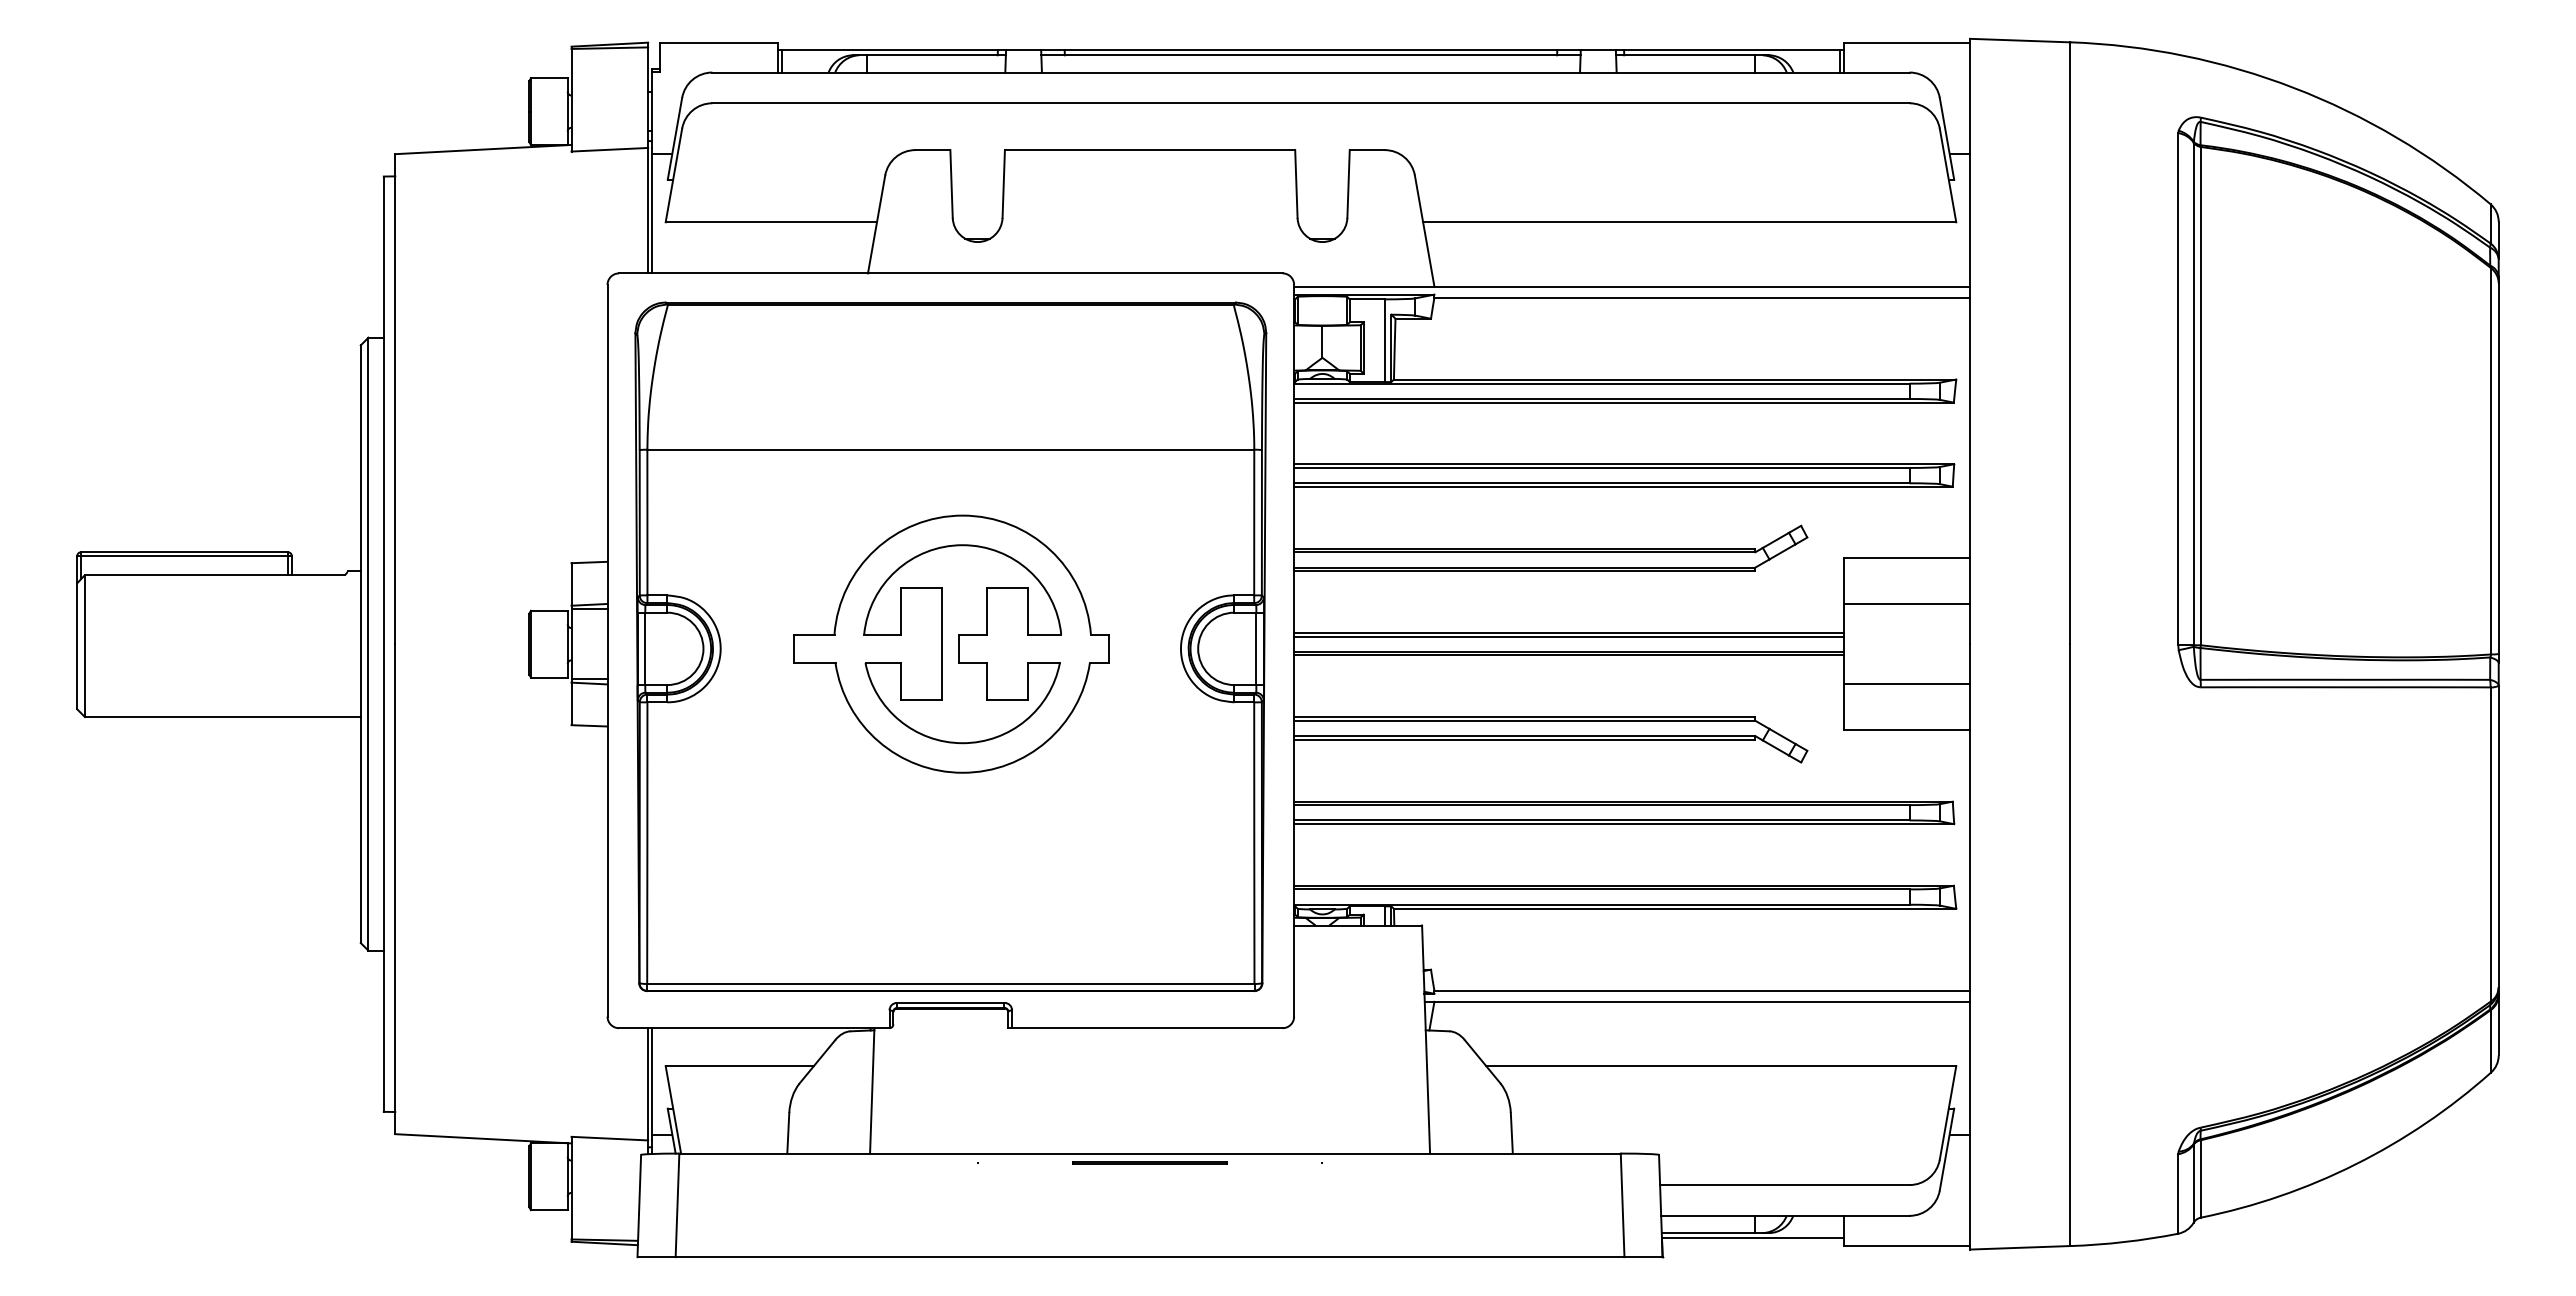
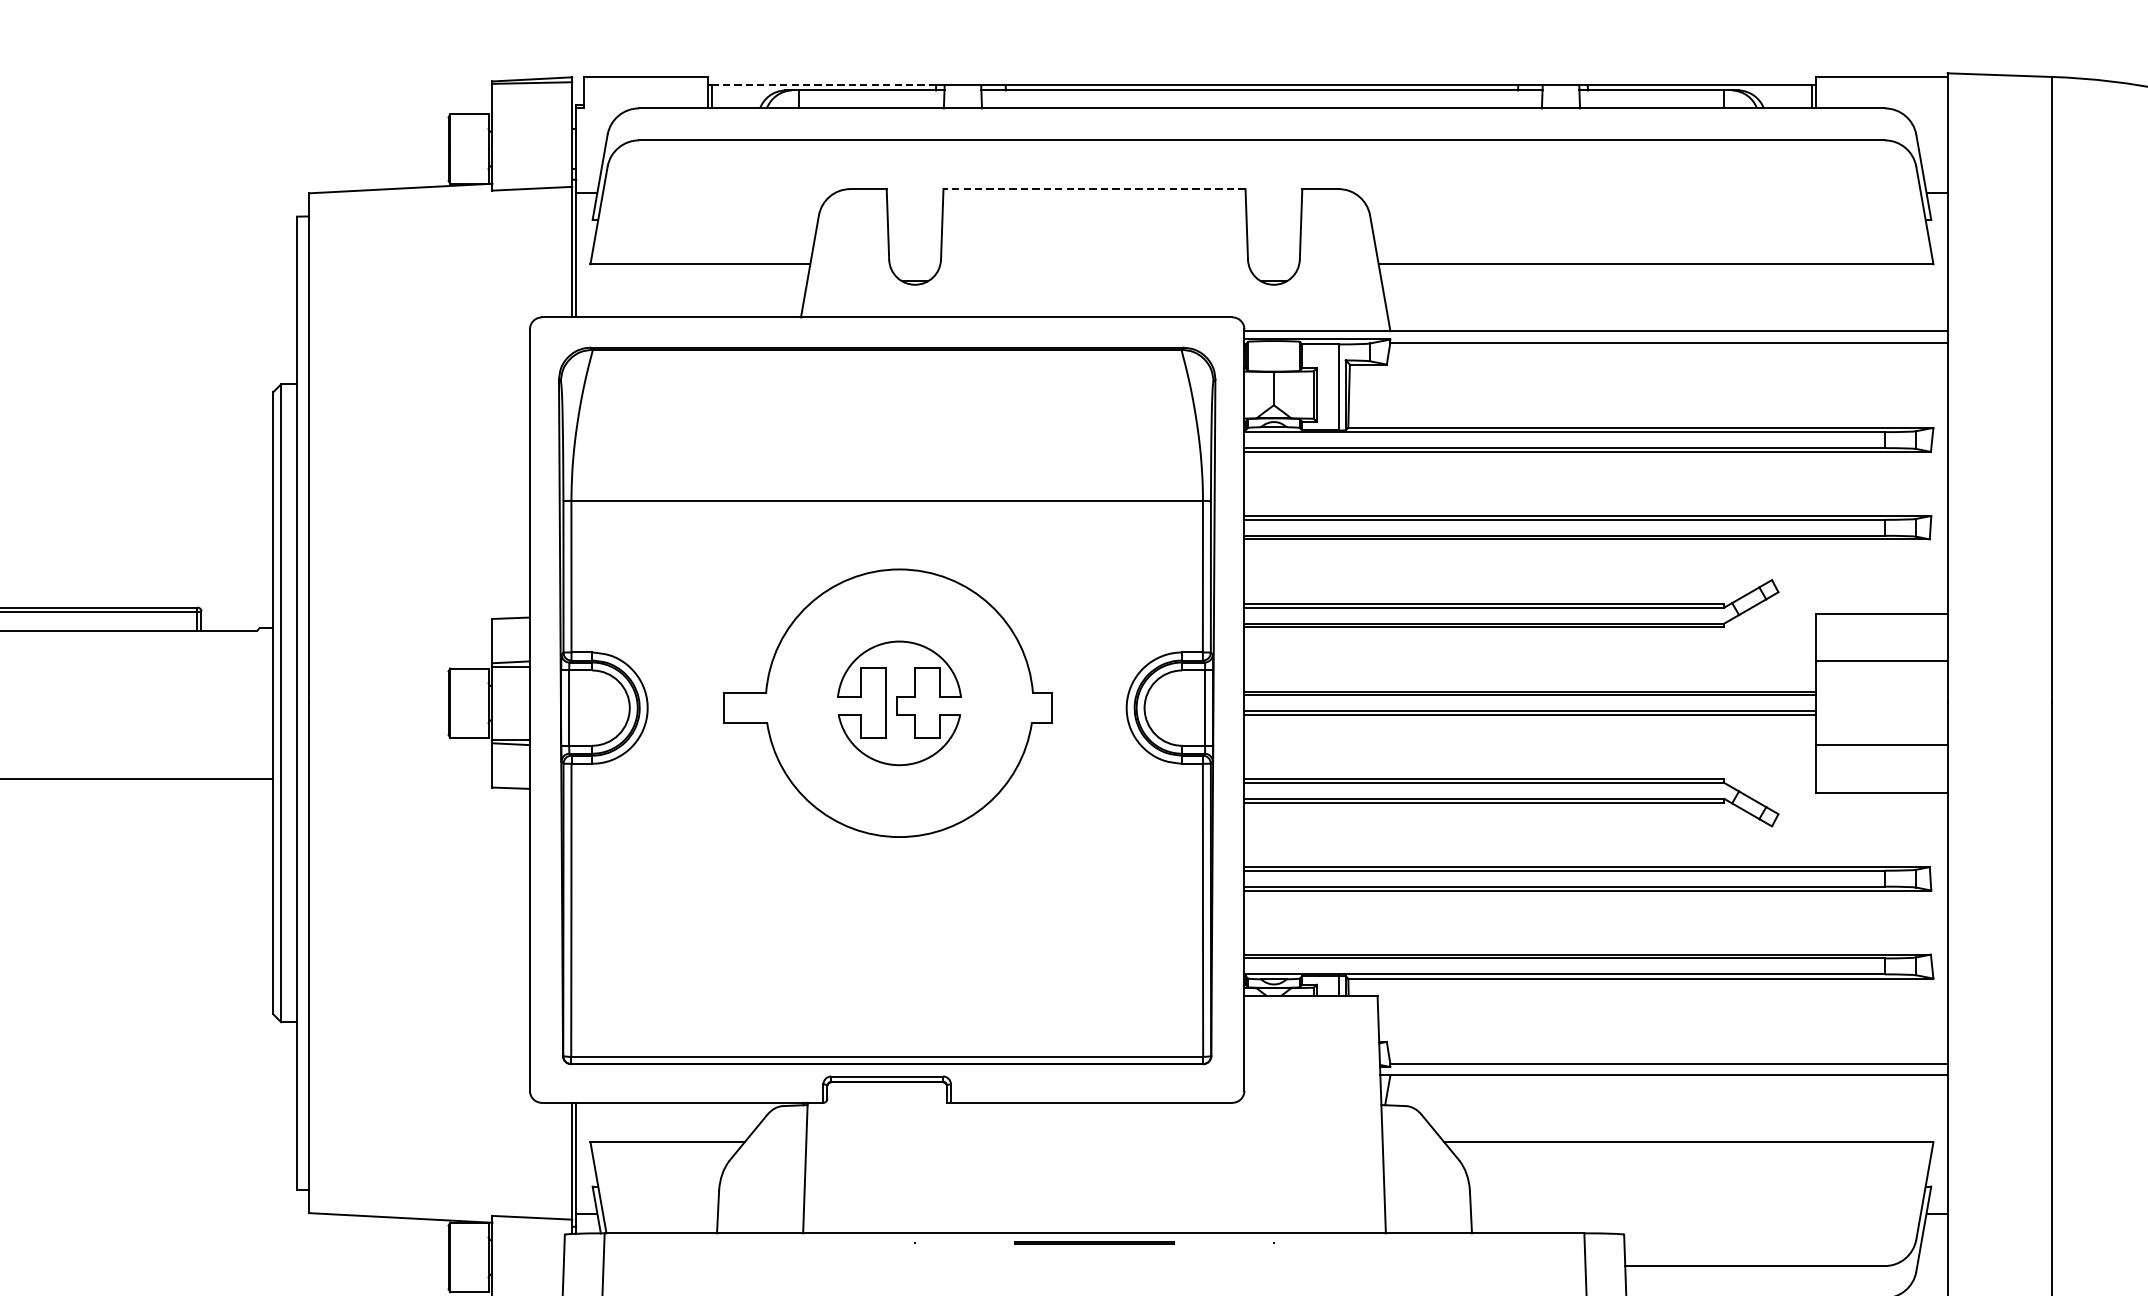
line: (890, 50) -> (824, 85), solid -> dashed
line: (1149, 150) -> (1093, 189), solid -> dashed
part: (962, 644) -> (899, 703), size x0.6

